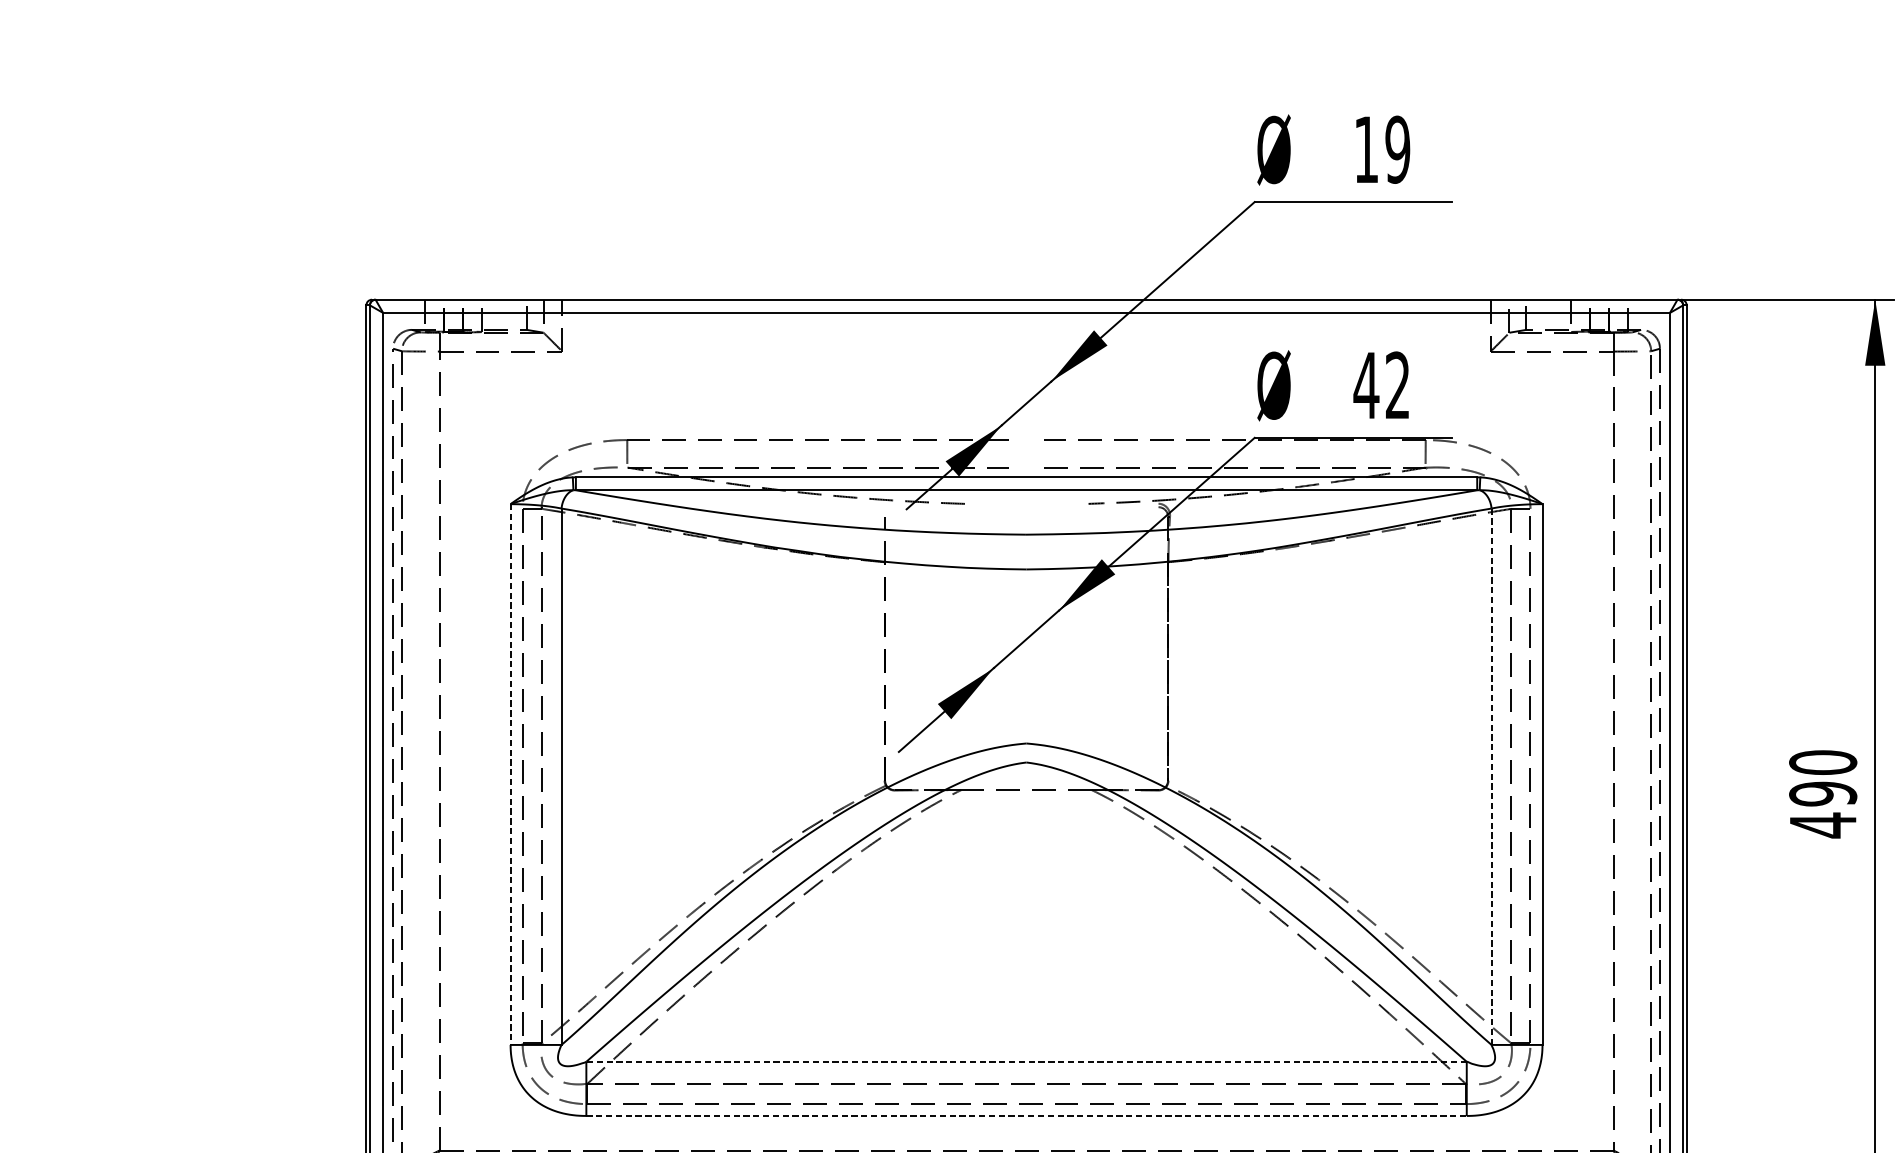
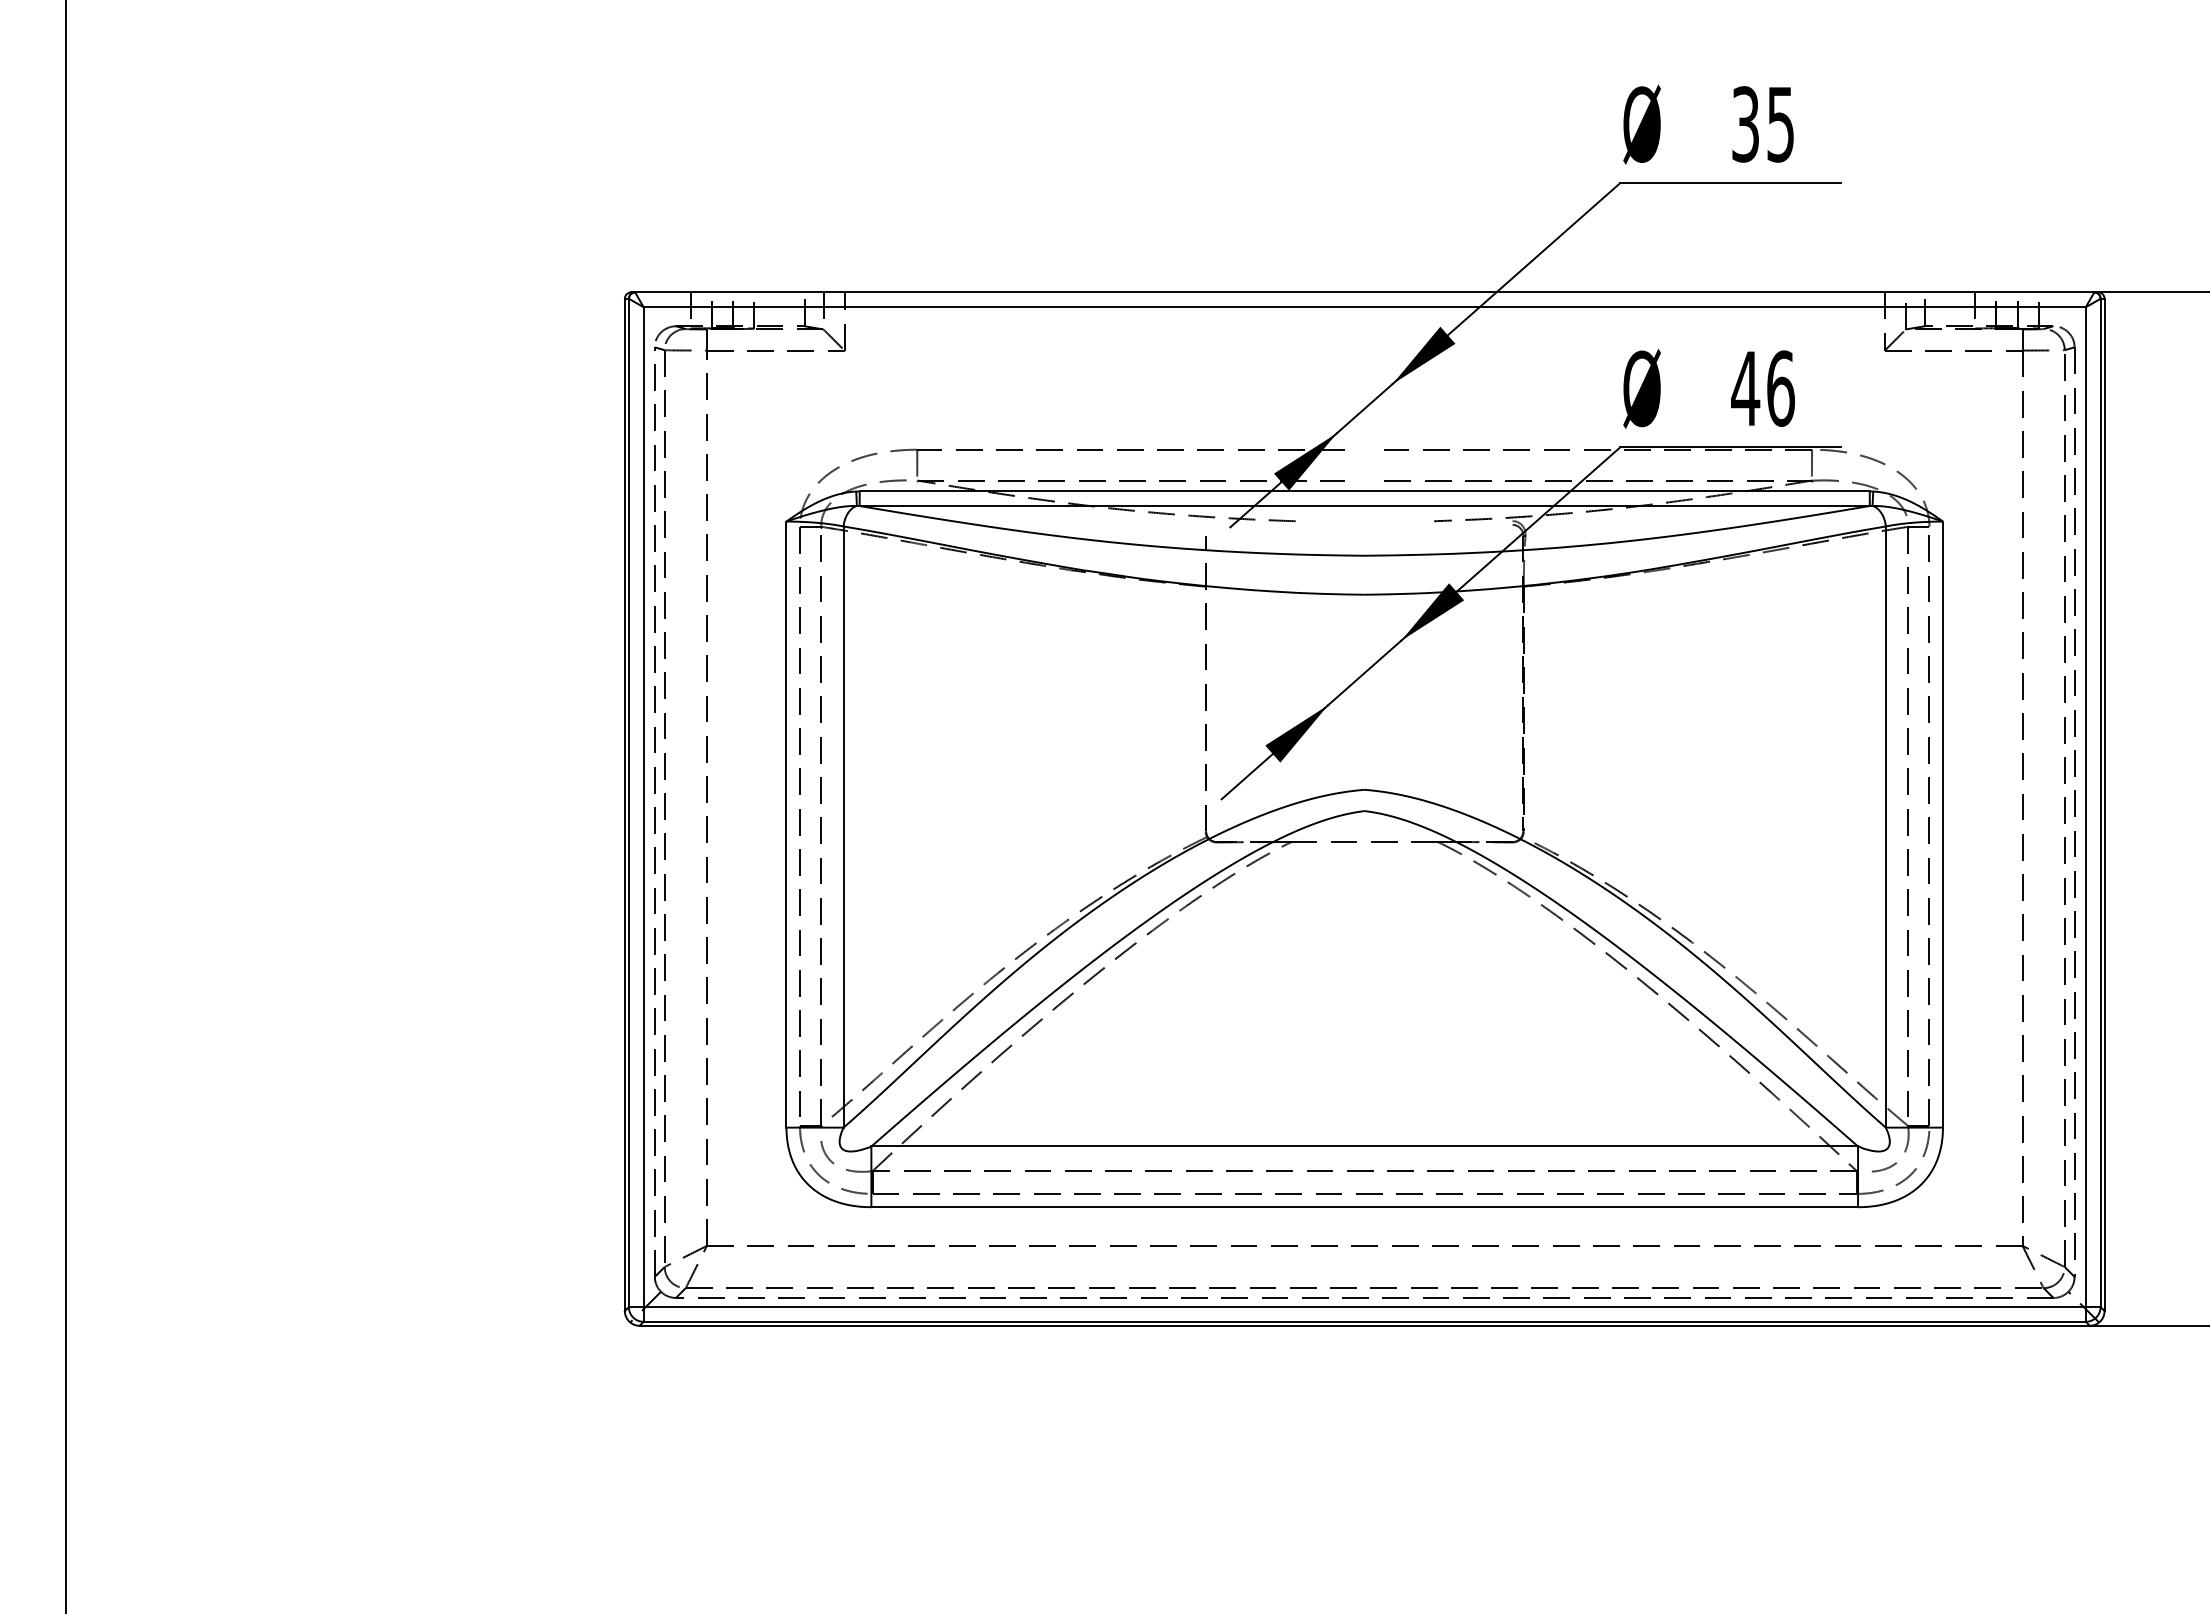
text: (1382, 149) -> (1763, 124), 19 -> 35
text: (1397, 385) -> (1780, 388), 42 -> 46
line: (510, 775) -> (786, 825), dashed -> solid
line: (1491, 777) -> (1885, 827), dashed -> solid
line: (1026, 1061) -> (1364, 1146), dashed -> solid
line: (1027, 1116) -> (1365, 1207), dashed -> solid

